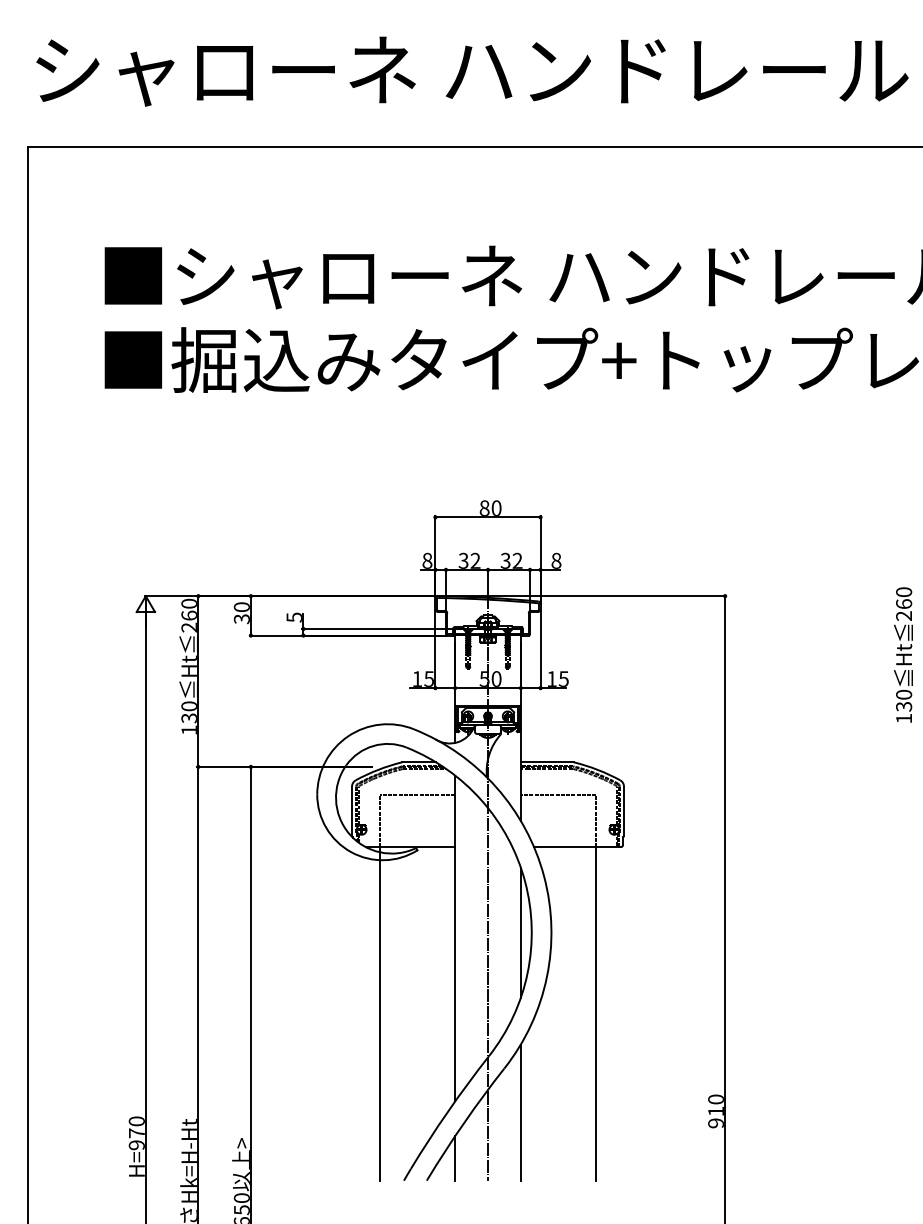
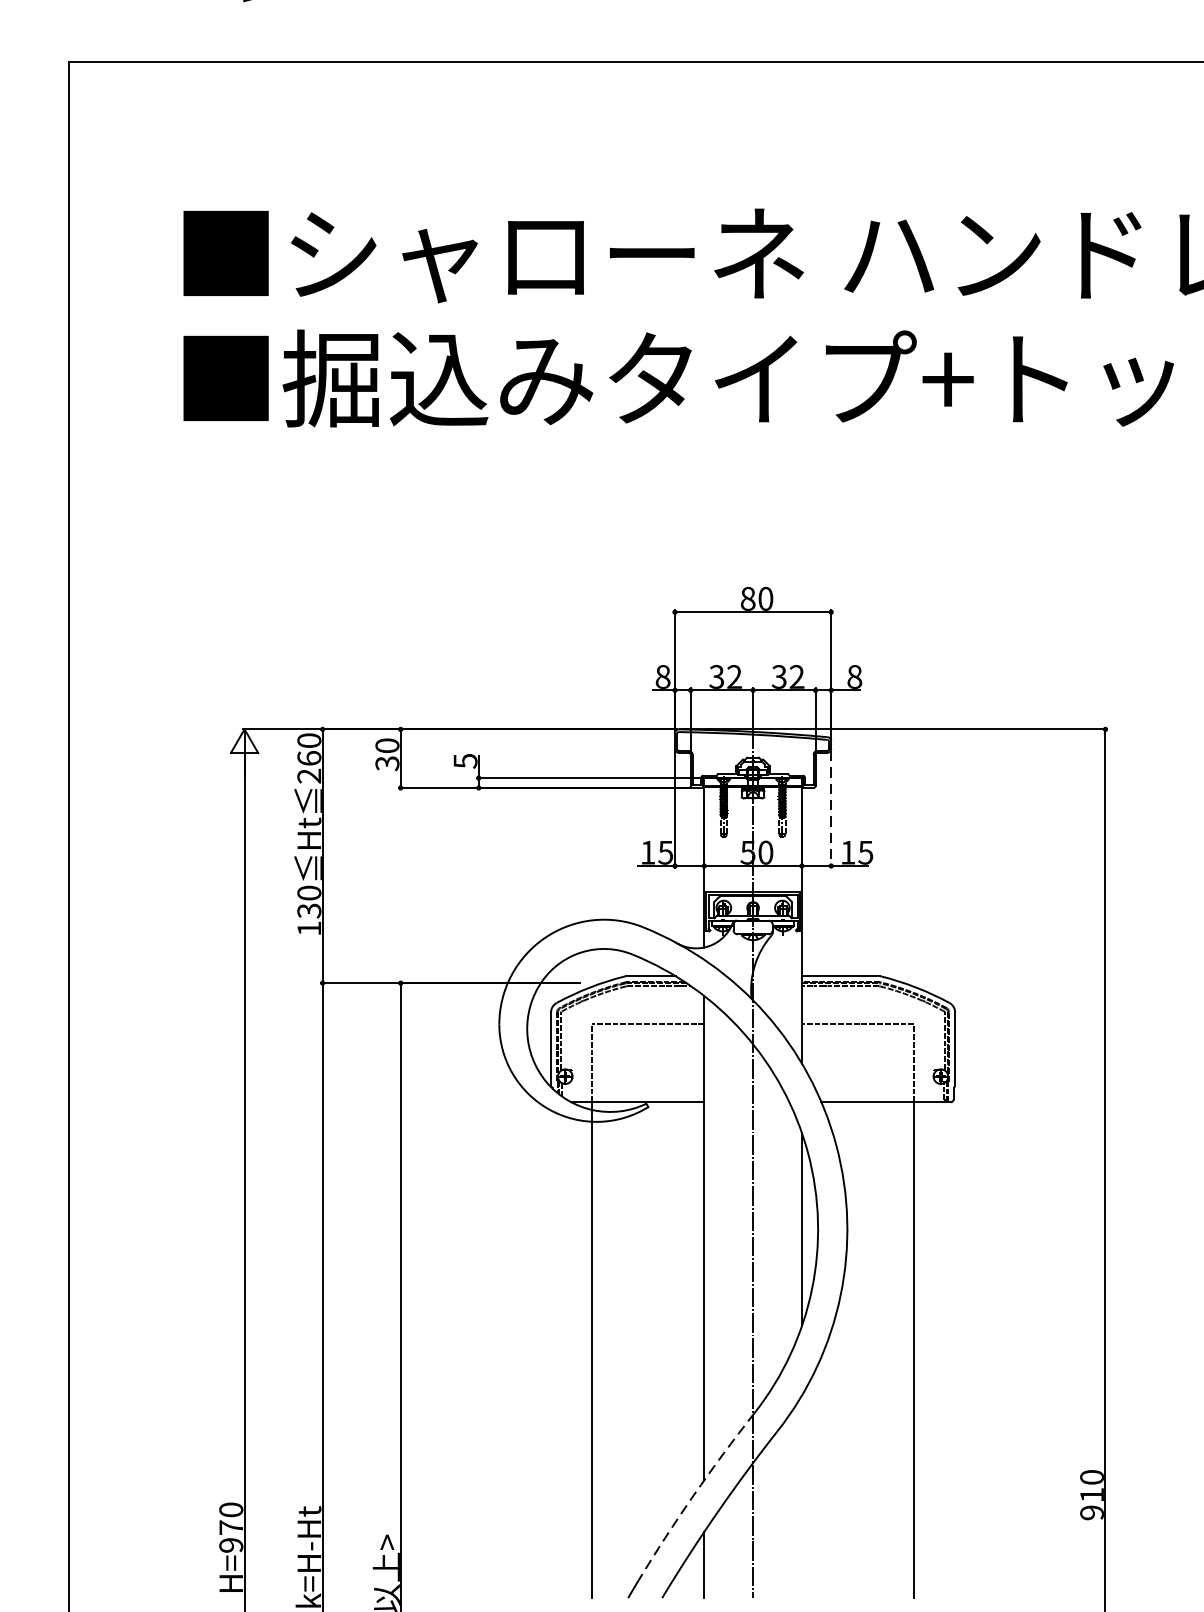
line: (540, 650) -> (831, 810), solid -> dashed
arc: (448, 1111) -> (694, 1495), solid -> dashed
line: (520, 1112) -> (801, 1496), removed

